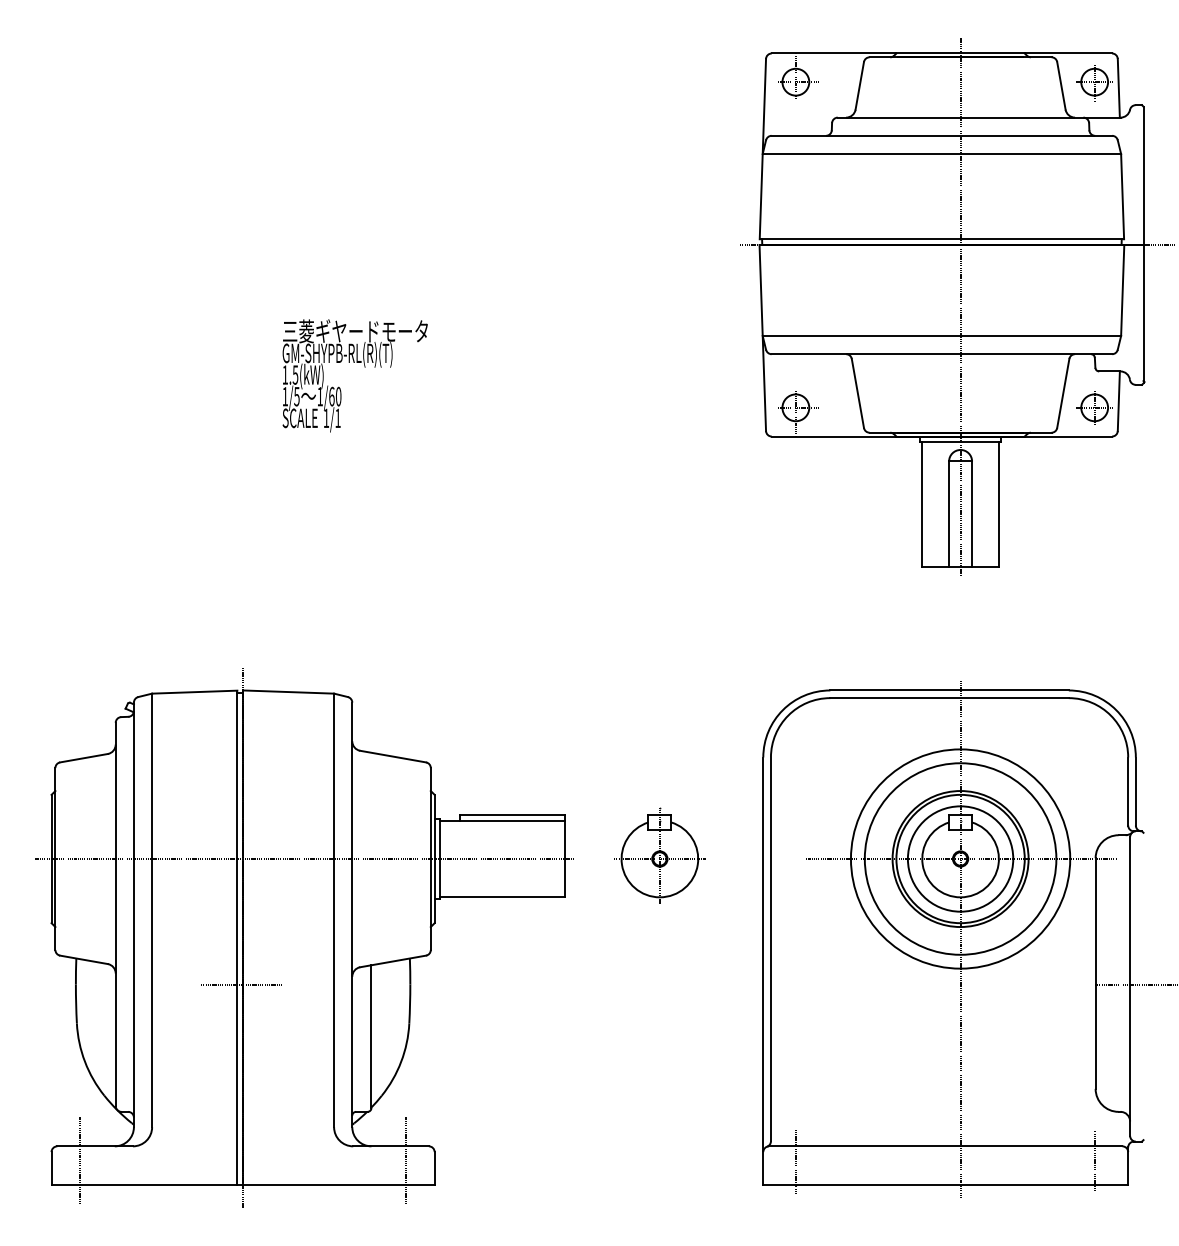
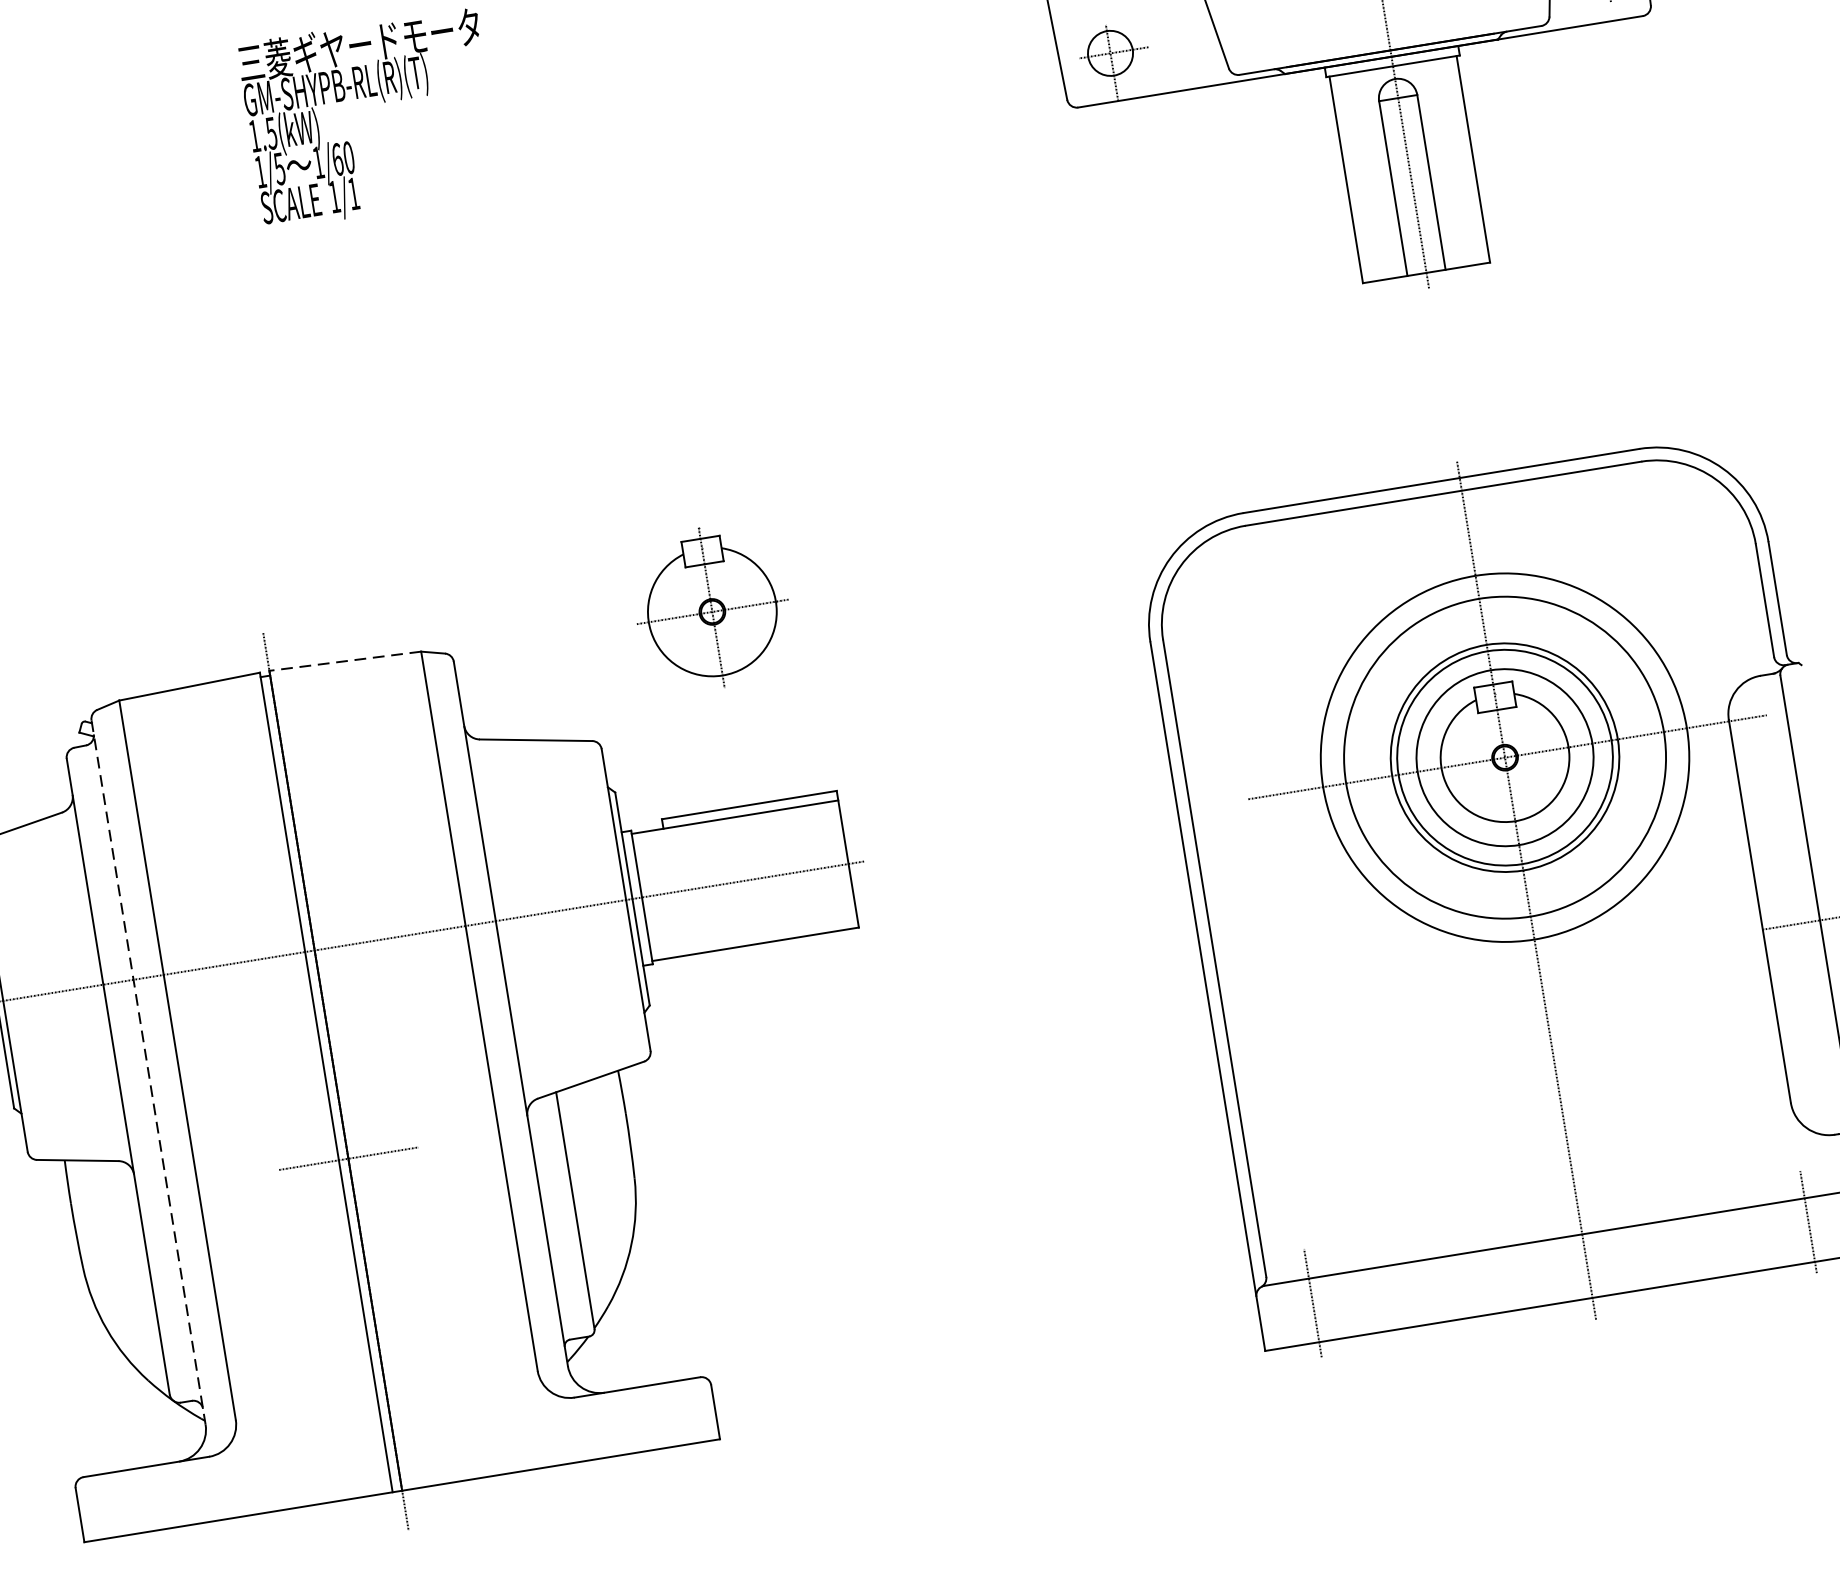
line: (288, 692) -> (345, 662), solid -> dashed
part: (659, 855) -> (710, 606), moved
line: (133, 915) -> (148, 1073), solid -> dashed
line: (80, 1160) -> (125, 1494), removed
line: (405, 1160) -> (665, 1407), removed

